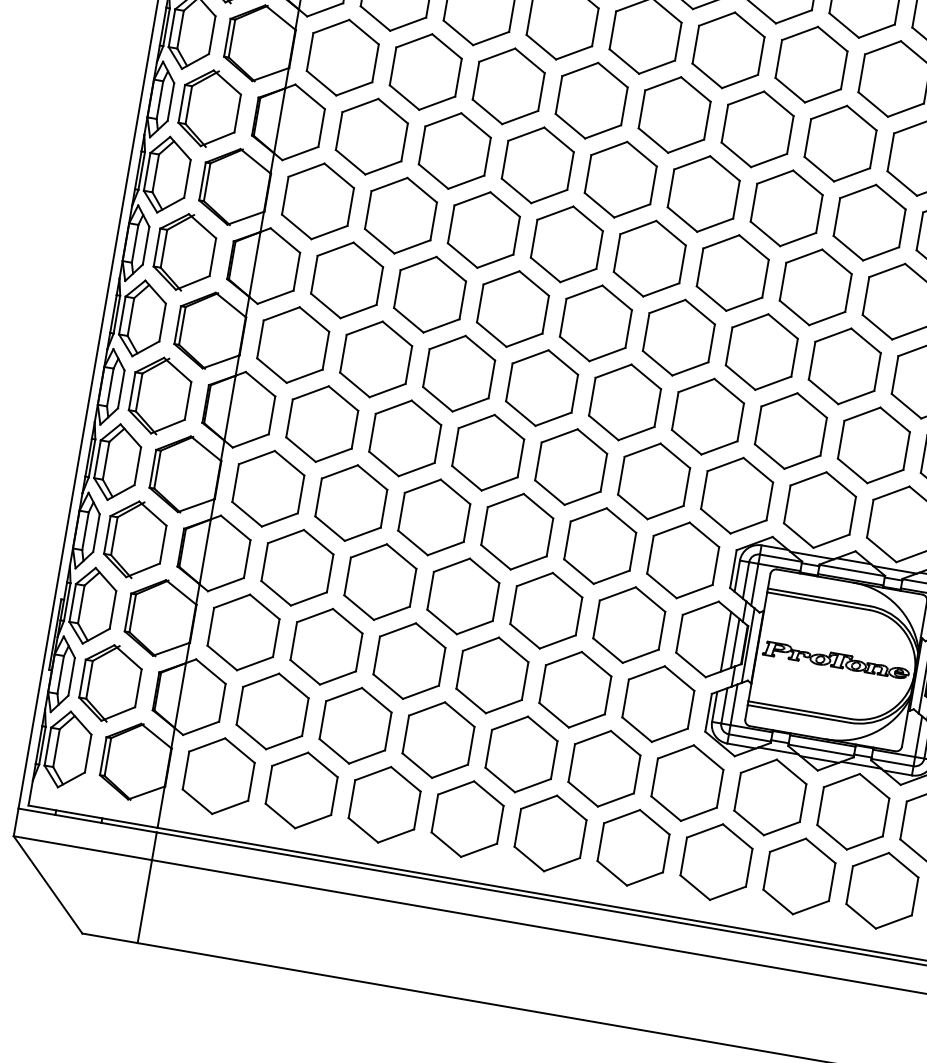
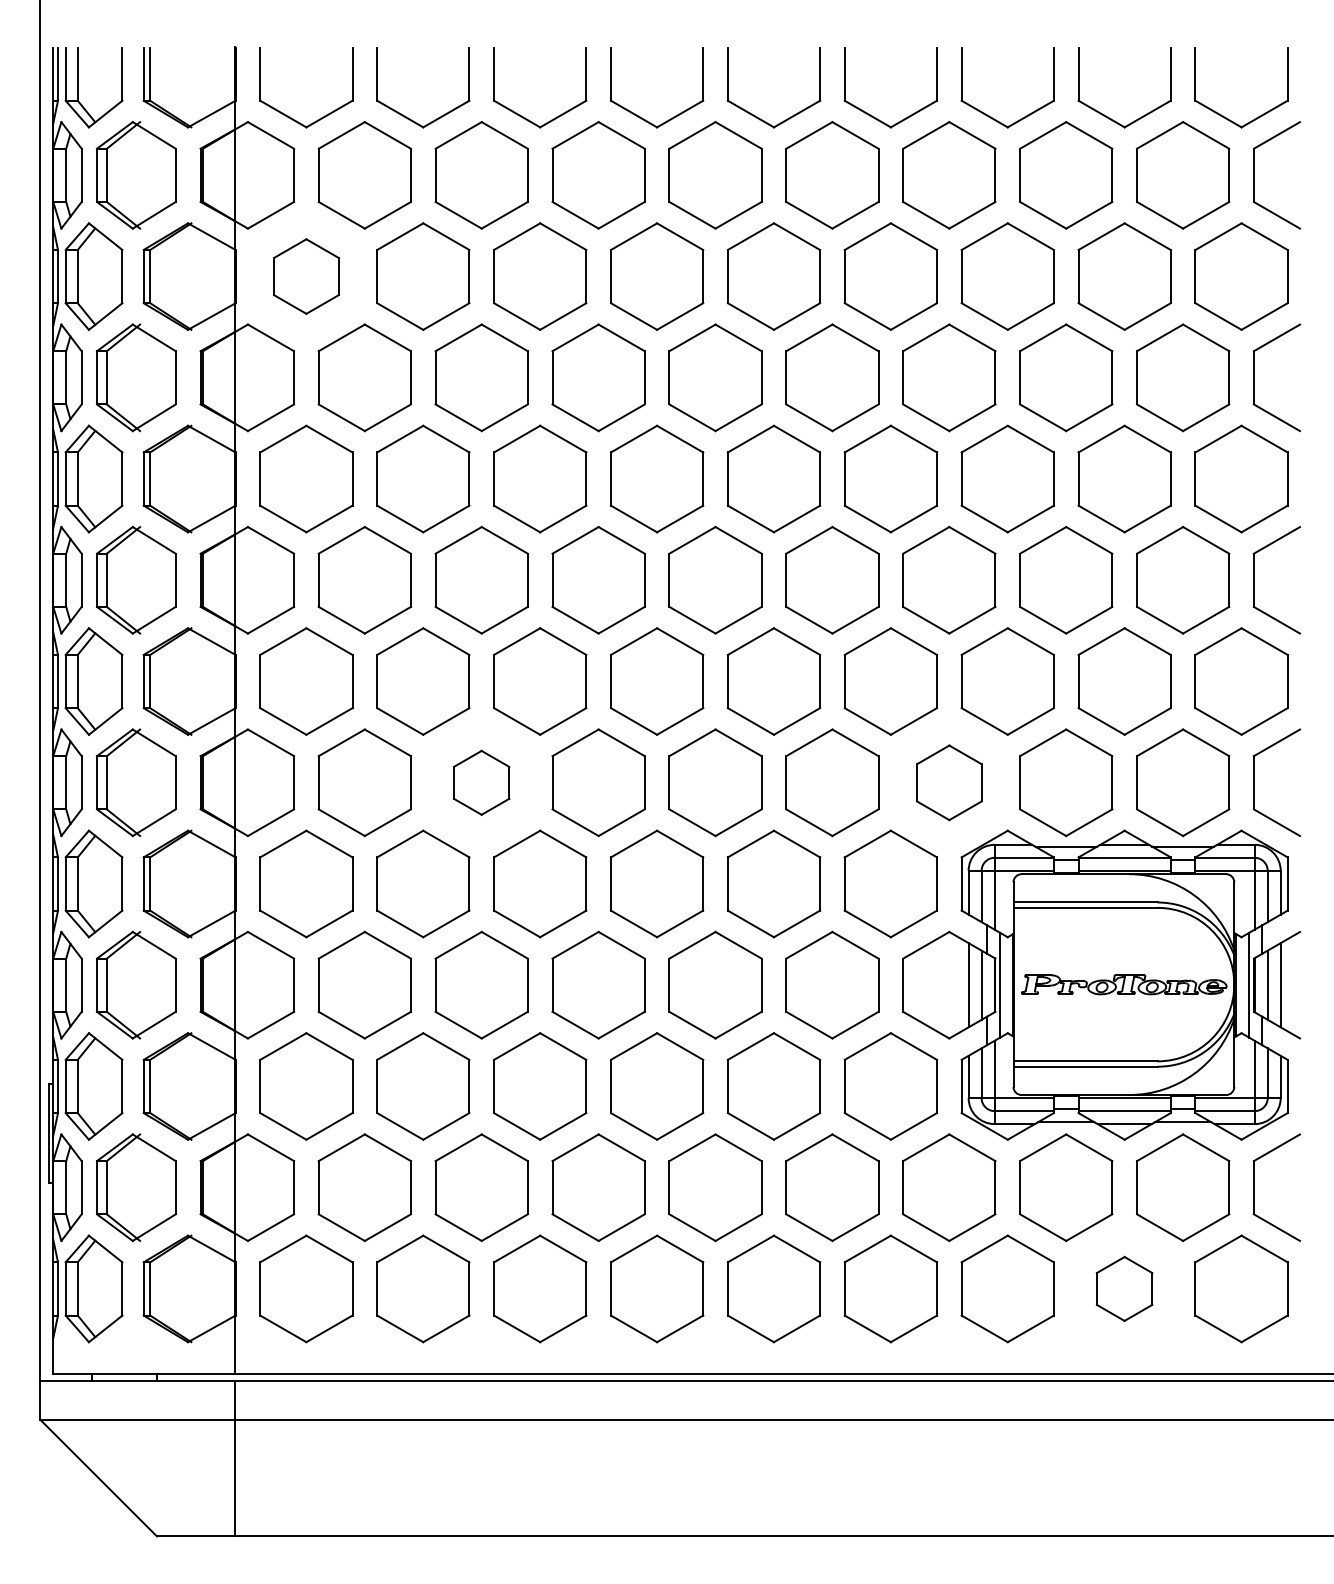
part: (342, 57) -> (306, 276), size x0.7
part: (405, 438) -> (481, 782), size x0.6
part: (737, 495) -> (949, 782), size x0.7
part: (799, 876) -> (1124, 1288), size x0.6

